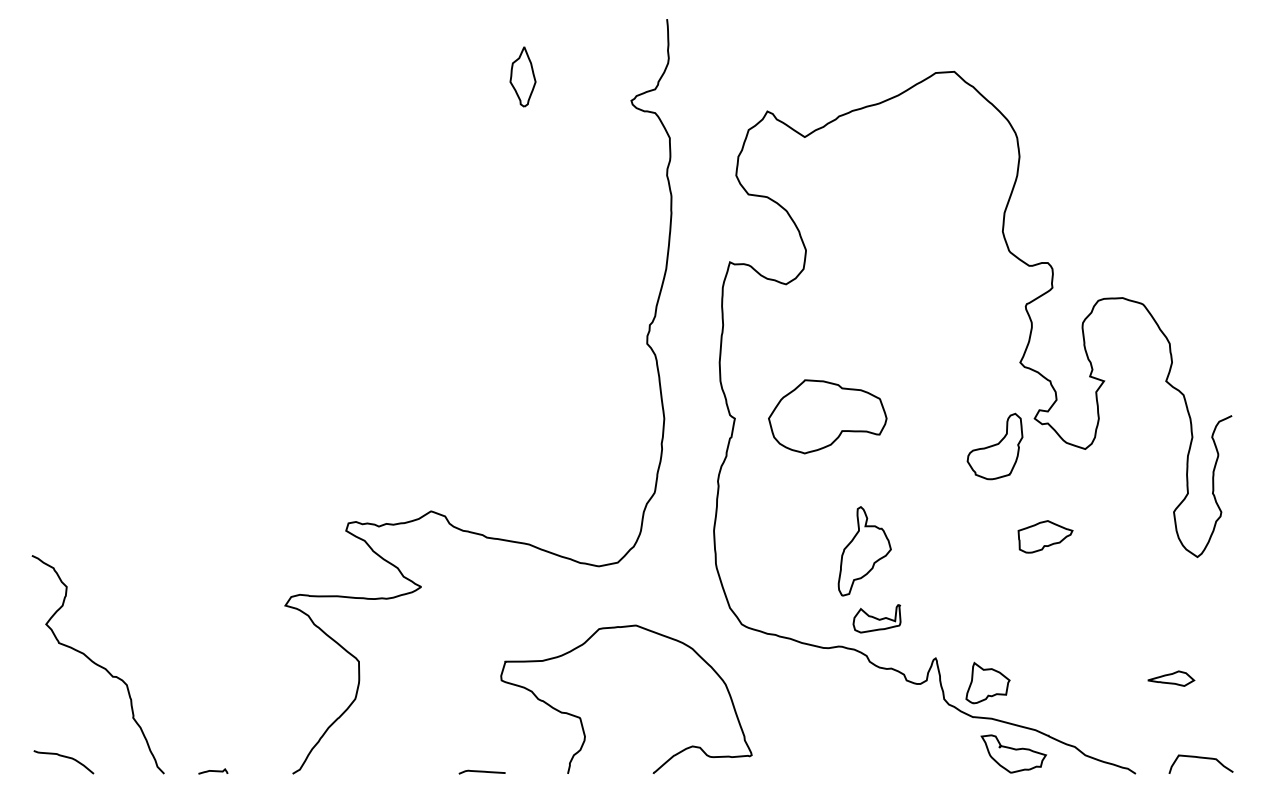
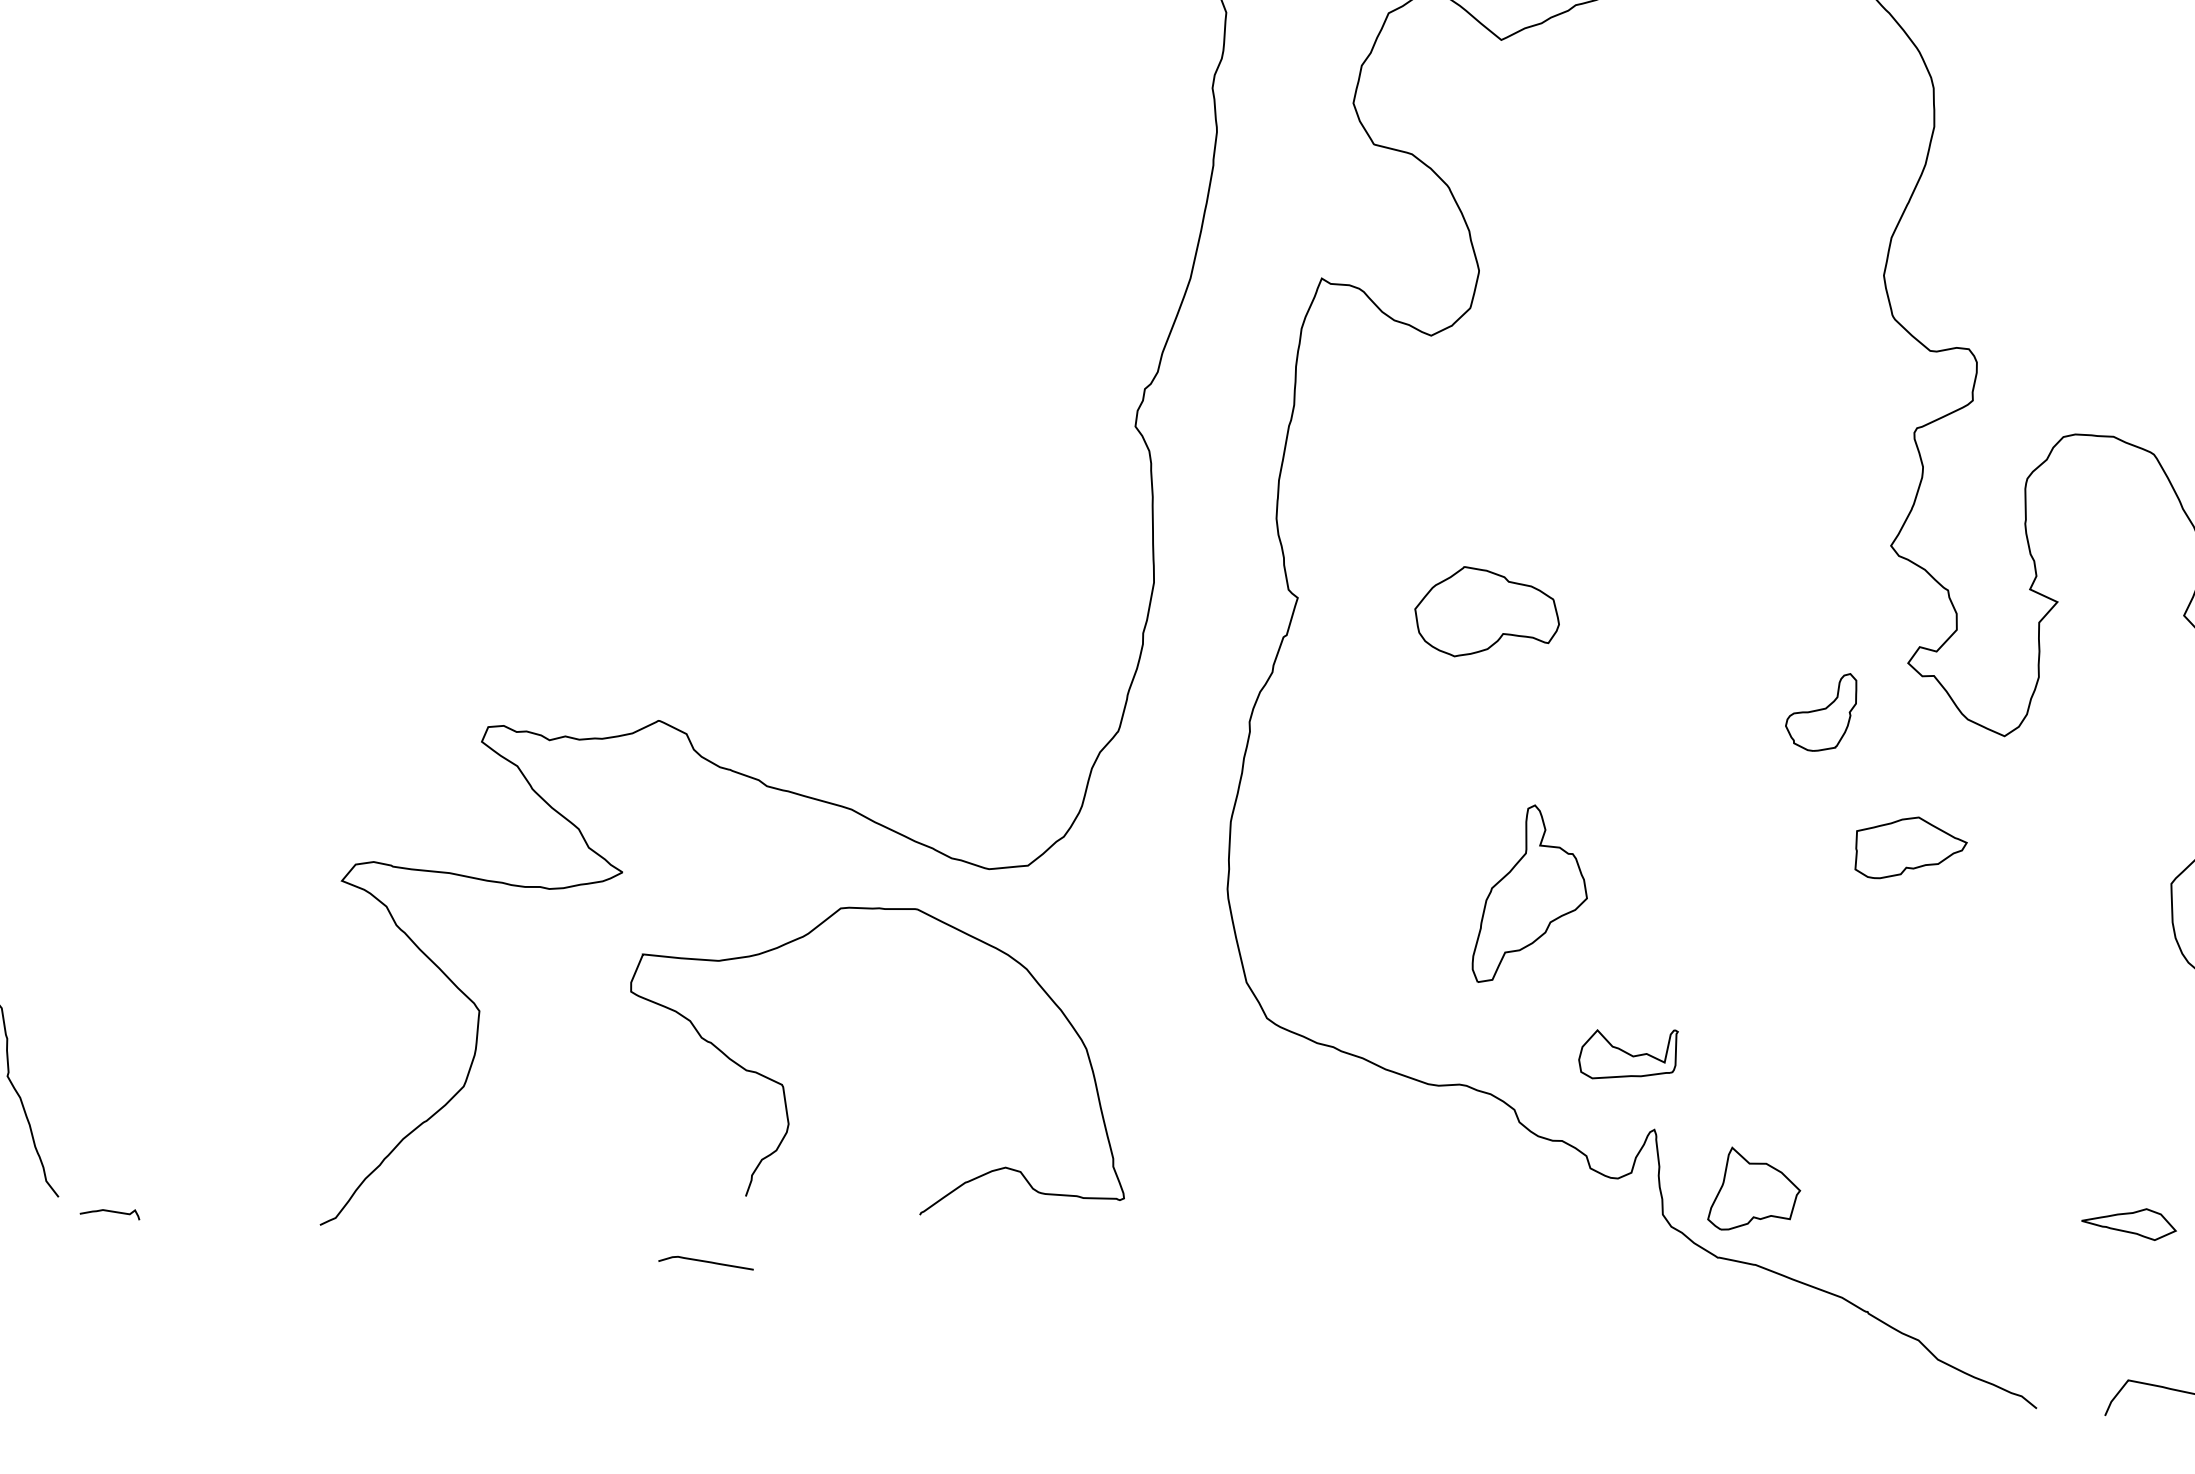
part: (827, 416) -> (1486, 613), size x0.6
part: (994, 446) -> (1820, 711), size x0.6
part: (1045, 536) -> (1910, 848), moved
part: (876, 618) -> (1627, 1052), moved
curve: (581, 718) -> (785, 1086), moved
part: (1013, 753) -> (1792, 1340), removed
curve: (213, 771) -> (110, 1212), moved

